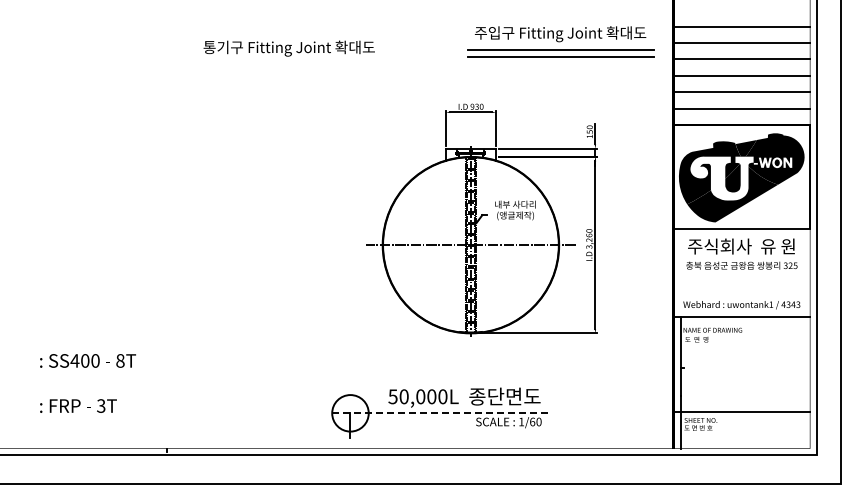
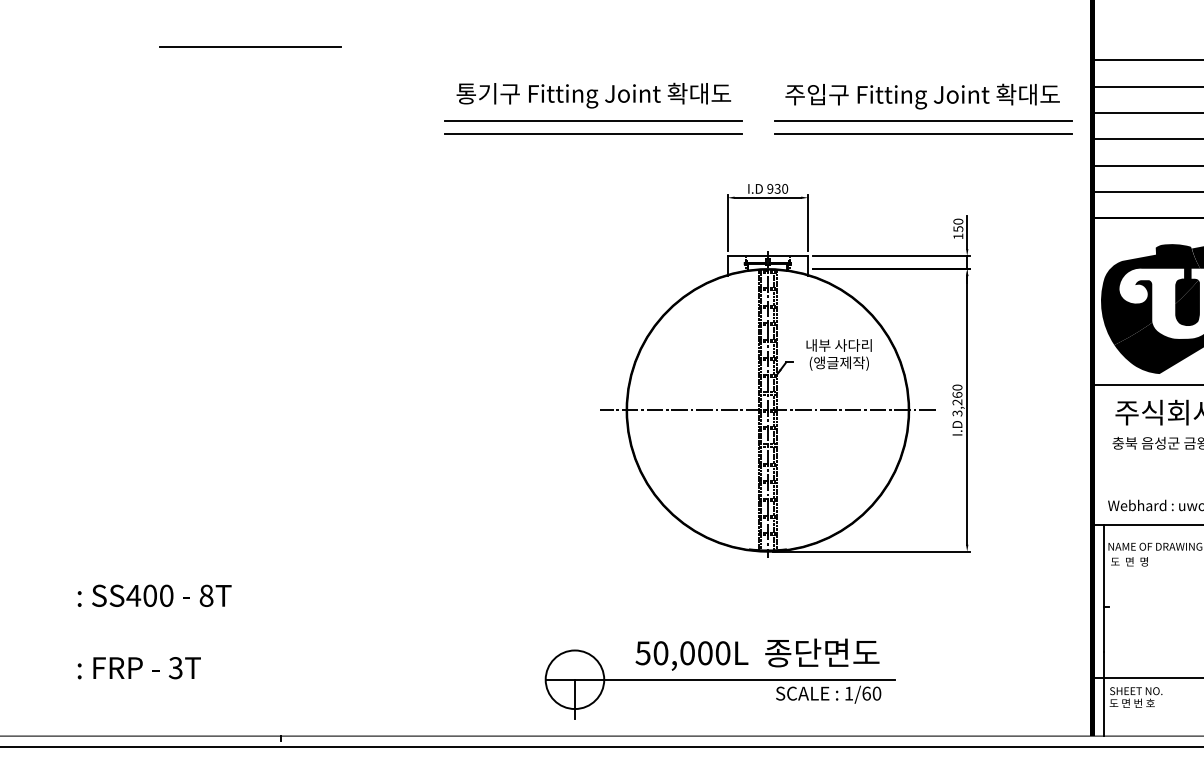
line: (147, 18) -> (249, 47), added
part: (560, 41) -> (922, 108), moved
text: (288, 48) -> (592, 95), moved
line: (361, 64) -> (592, 121), added
line: (361, 72) -> (592, 133), added
line: (441, 413) -> (720, 680), dashed -> solid

